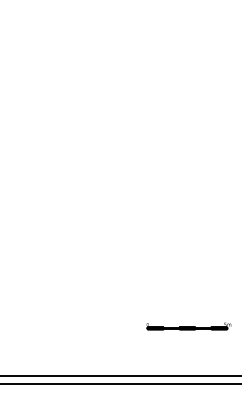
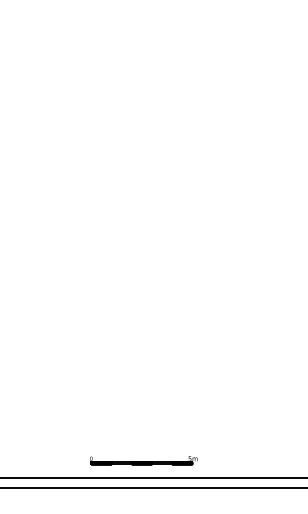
part: (188, 326) -> (143, 461), moved

